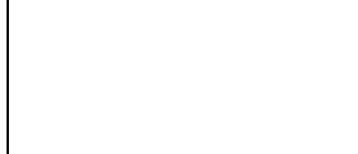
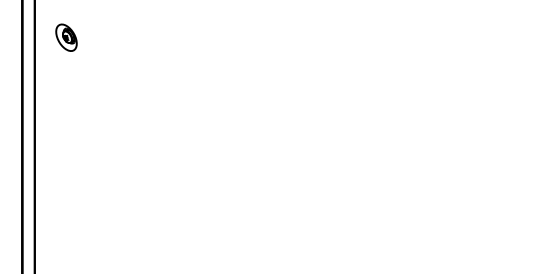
part: (30, 32) -> (66, 37), added

